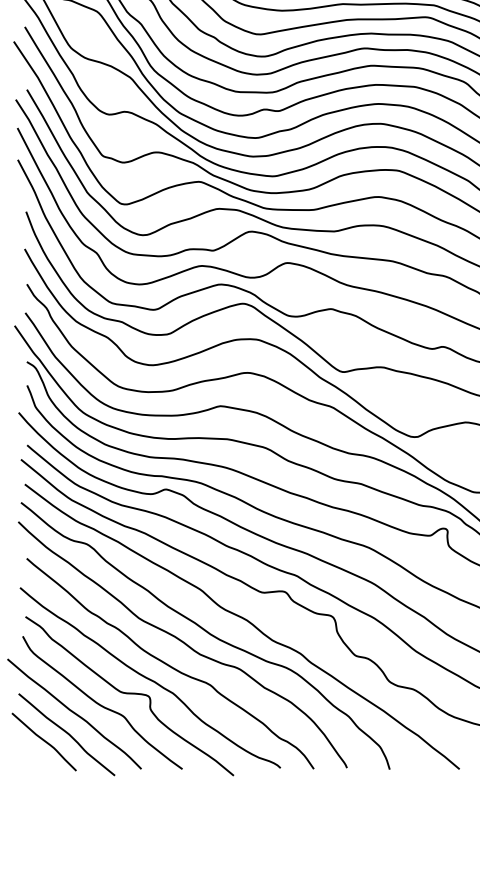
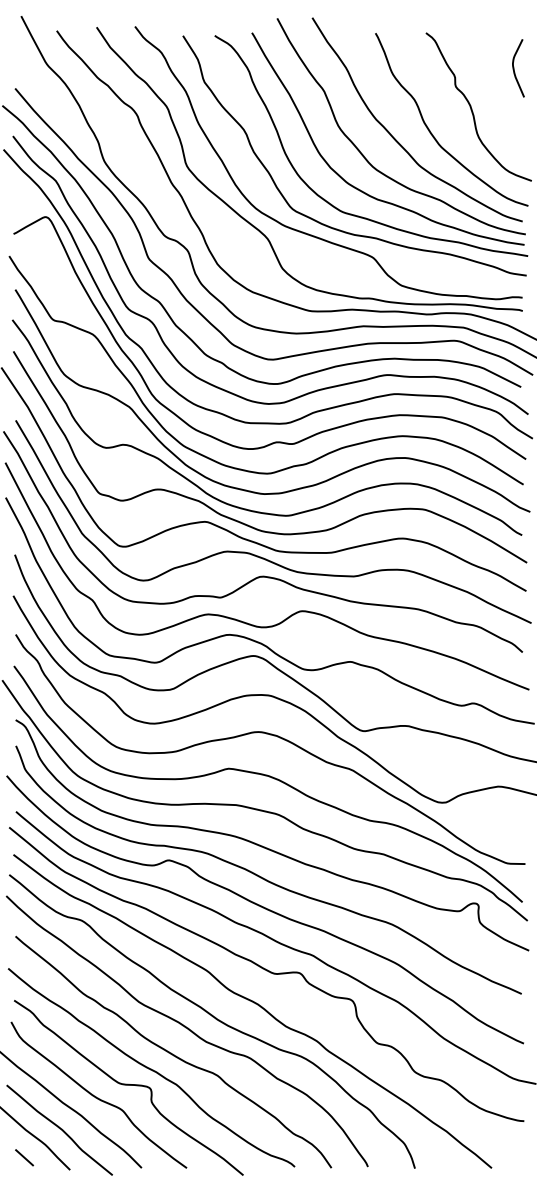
line: (34, 759) -> (24, 1157), added

